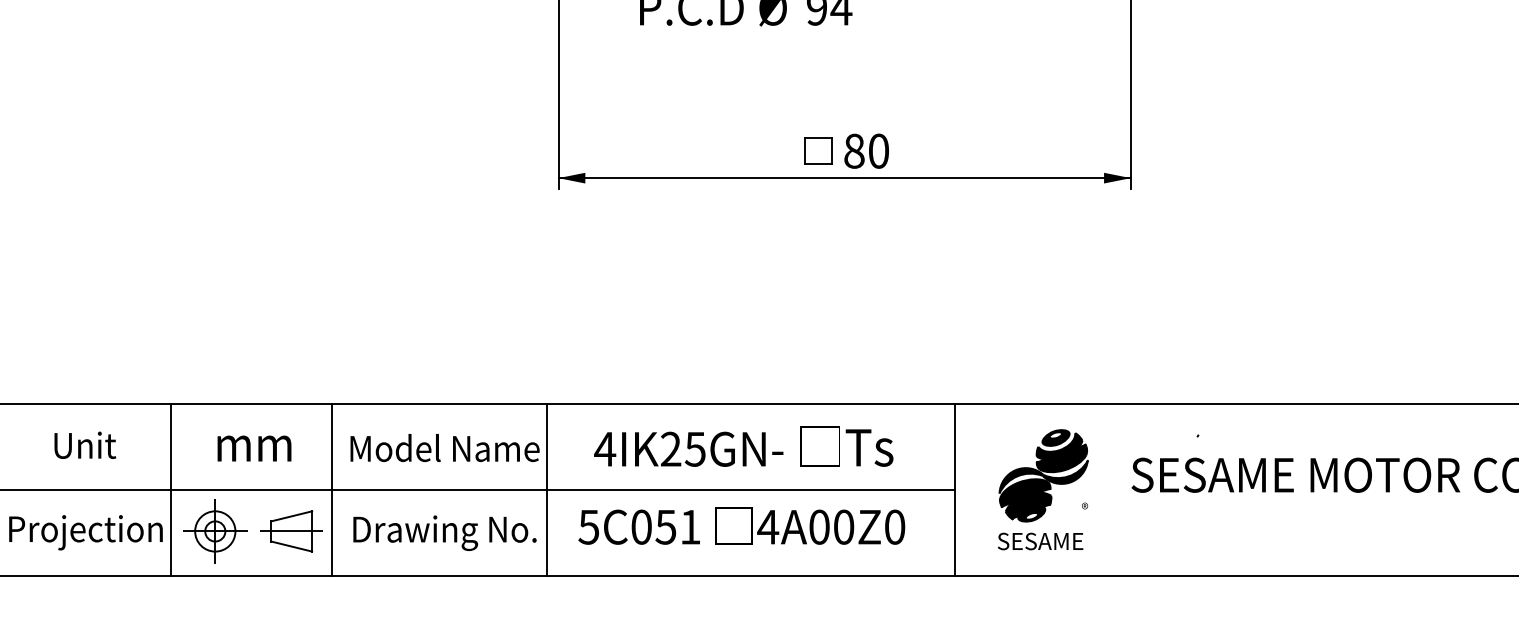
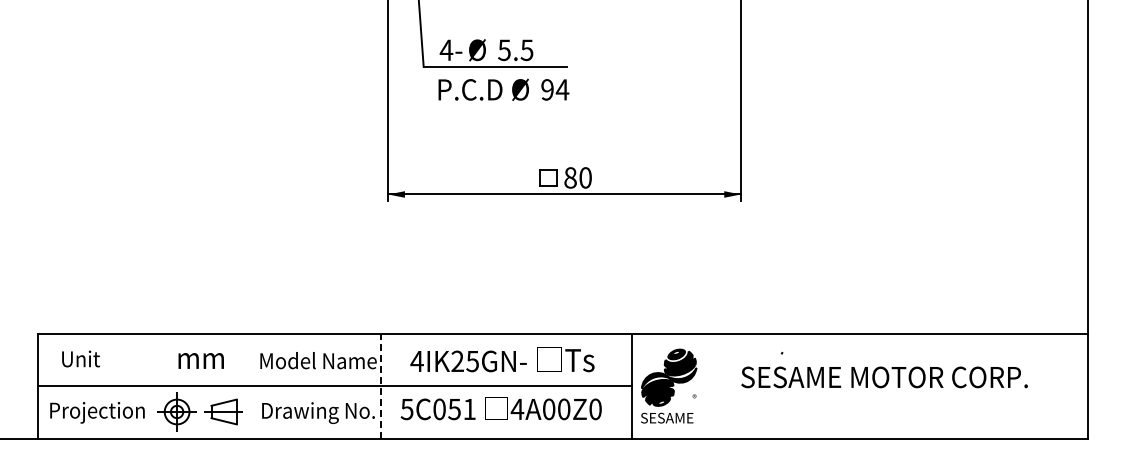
text: (84, 444) -> (80, 358), moved
part: (1044, 488) -> (669, 385), moved
line: (172, 490) -> (150, 386), removed
line: (332, 490) -> (249, 386), removed
line: (547, 490) -> (381, 386), solid -> dashed

